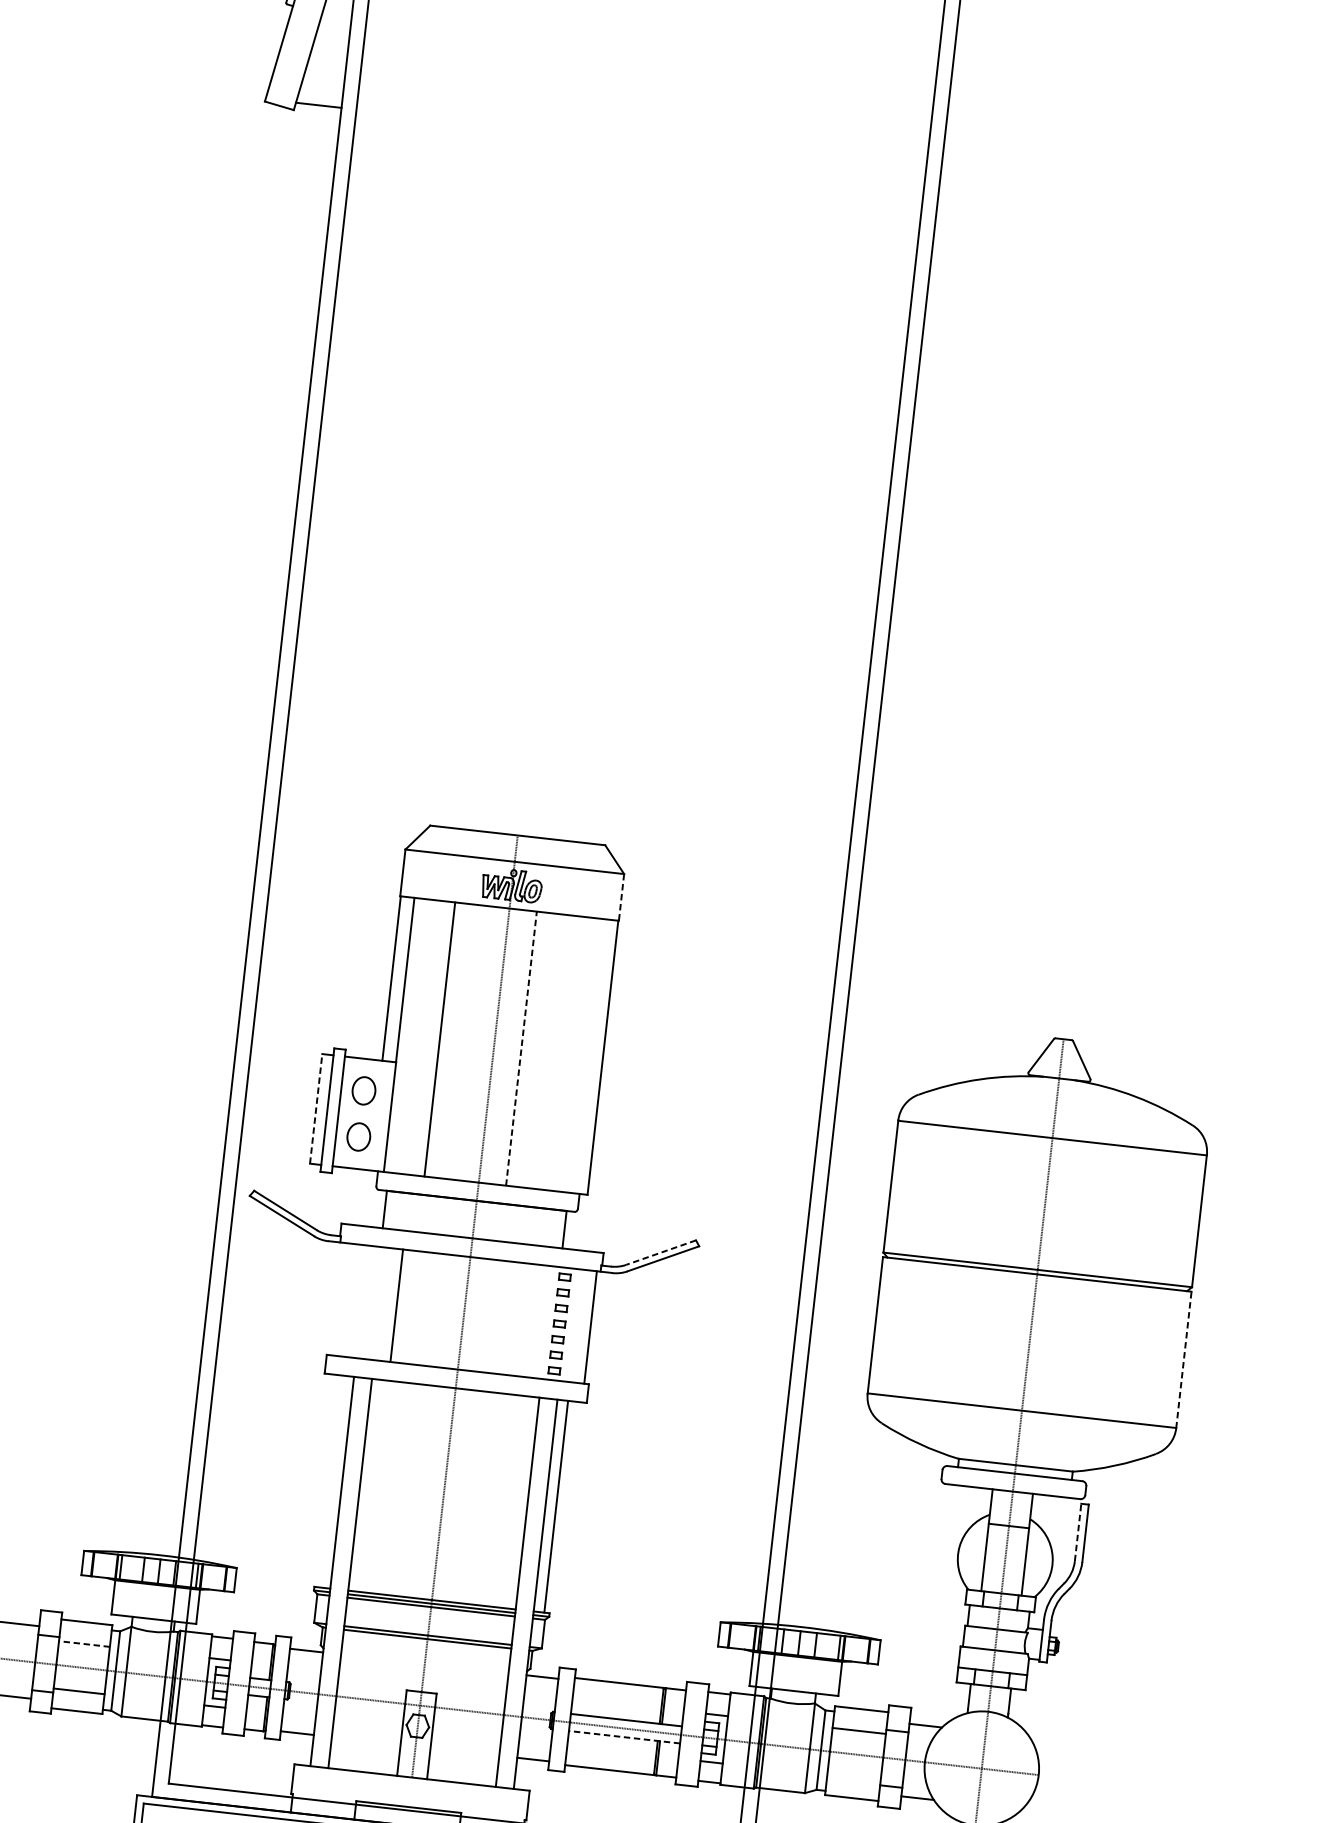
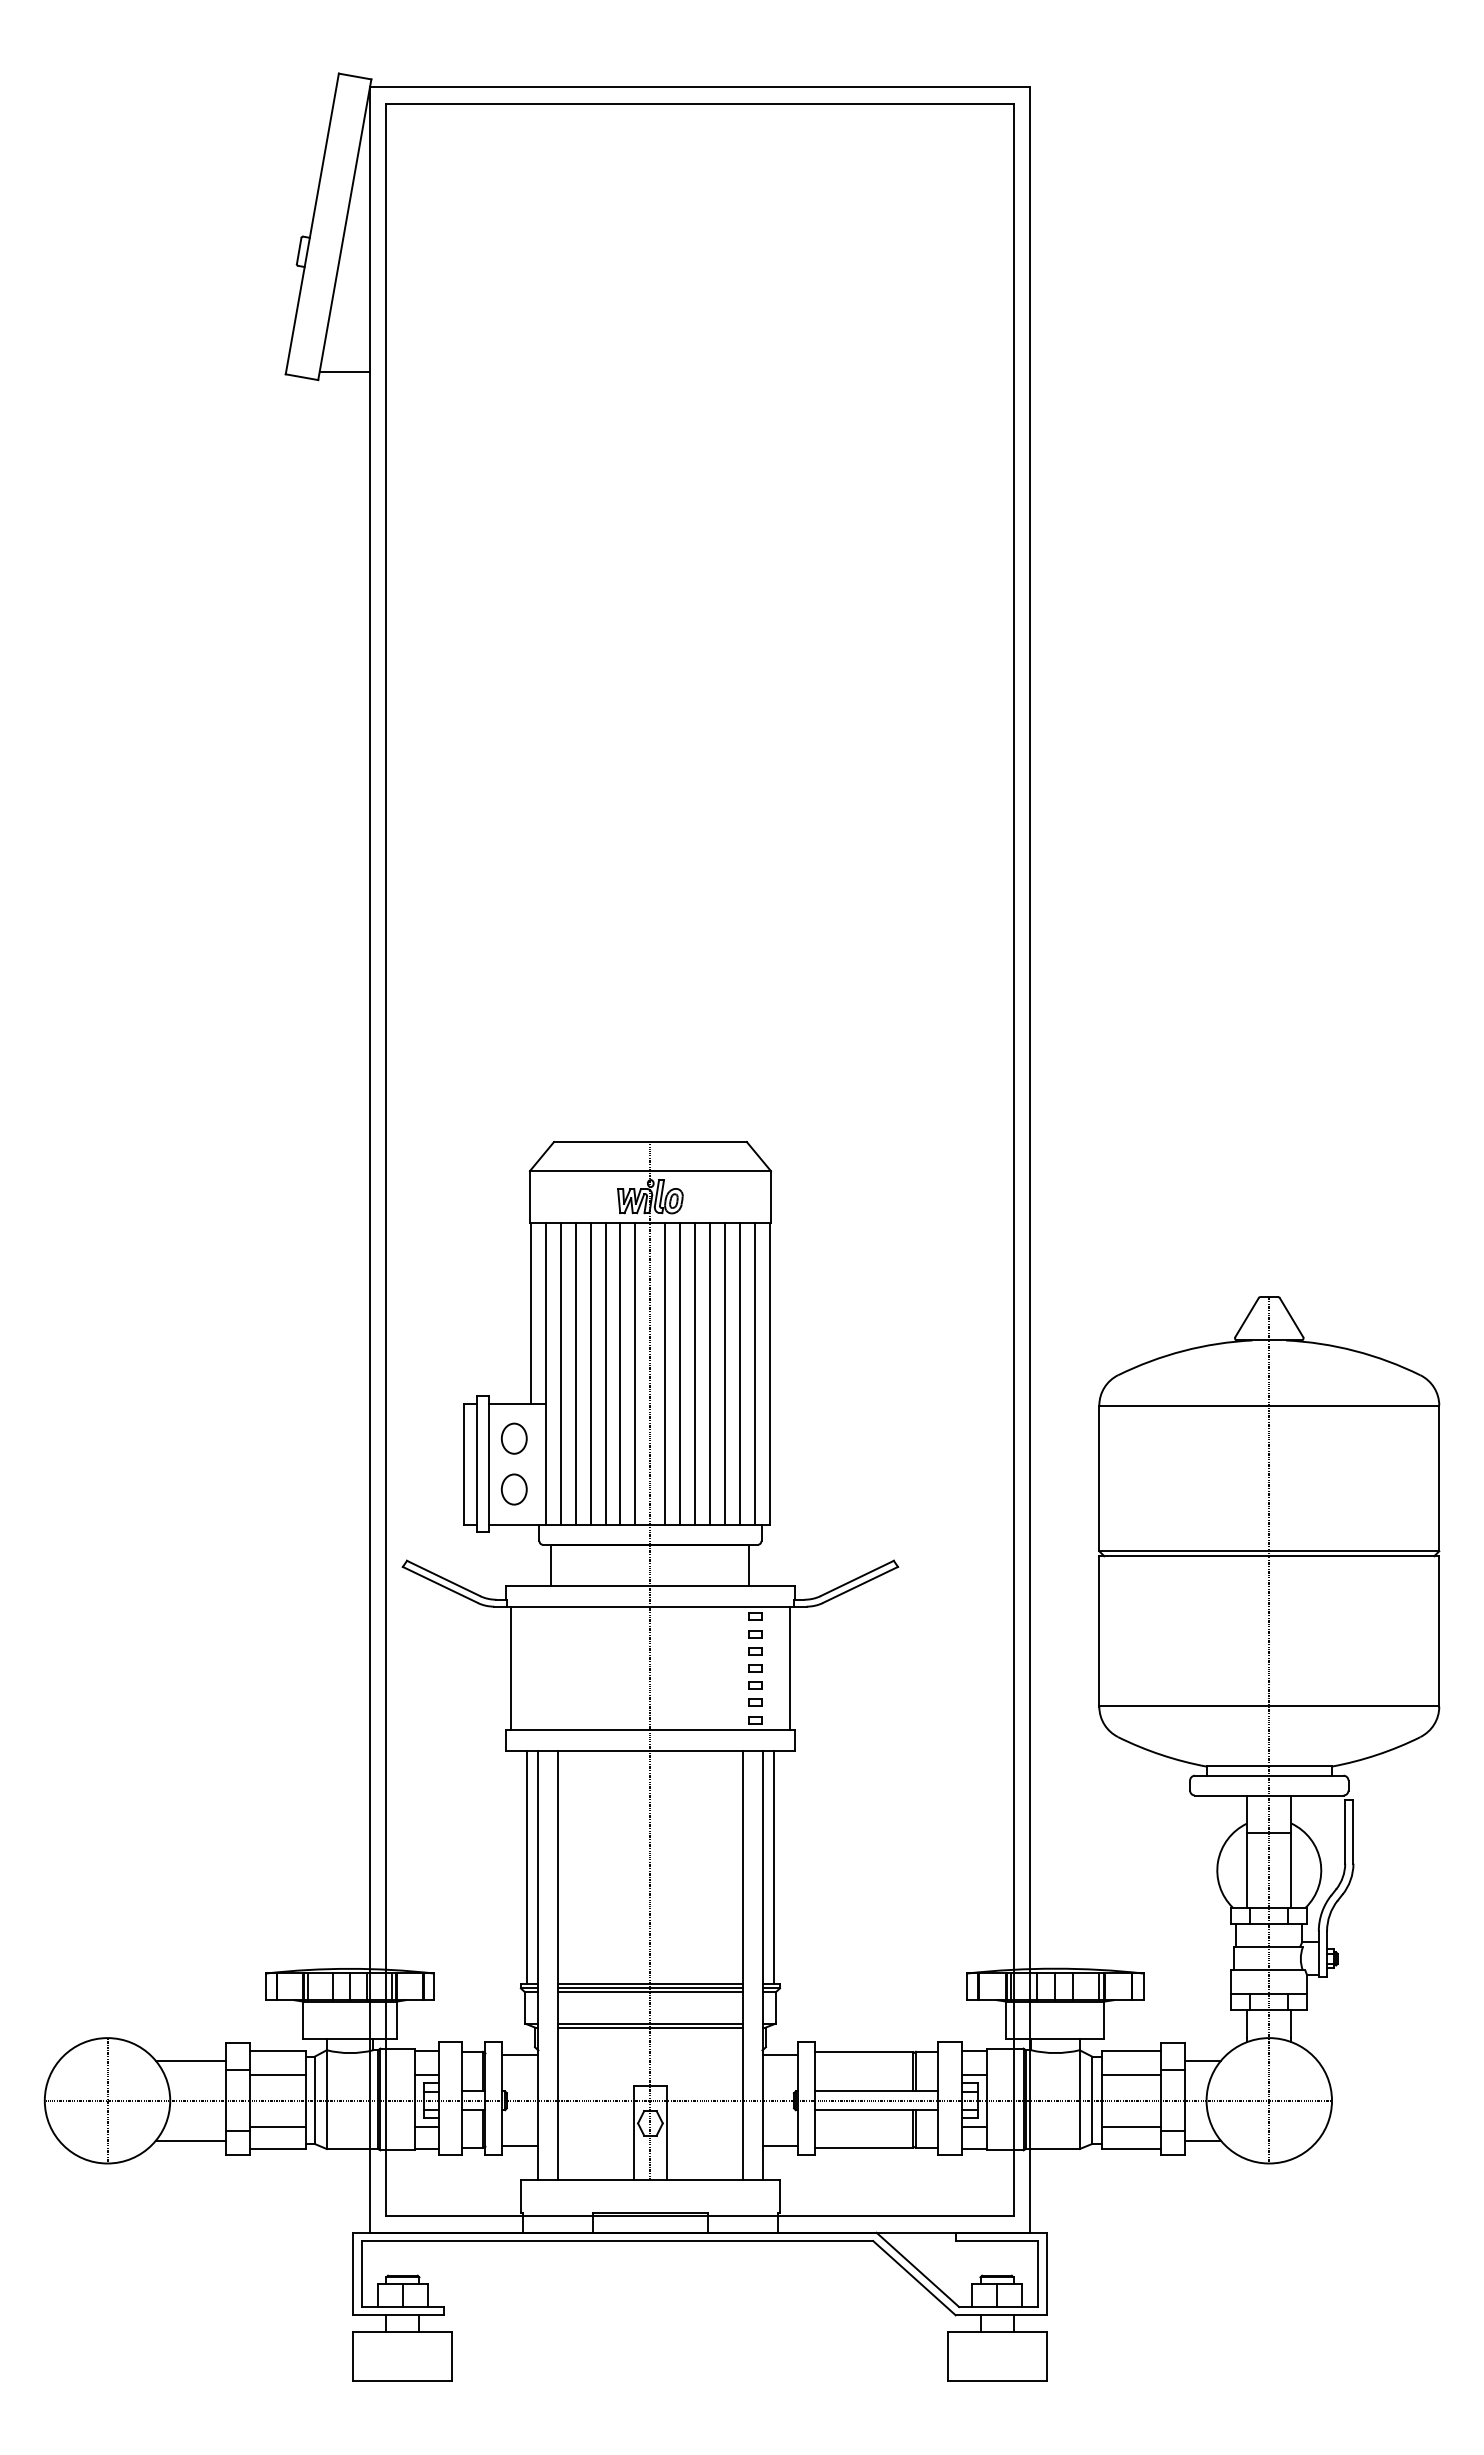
line: (621, 897) -> (770, 1196), dashed -> solid
line: (412, 1036) -> (560, 1373), added
line: (426, 1037) -> (575, 1373), added
line: (453, 1040) -> (605, 1373), added
line: (467, 1042) -> (620, 1373), added
line: (480, 1044) -> (635, 1373), added
line: (507, 1047) -> (665, 1373), added
line: (521, 1048) -> (680, 1373), dashed -> solid
line: (535, 1050) -> (695, 1373), added
line: (548, 1051) -> (710, 1373), added
line: (562, 1053) -> (725, 1373), added
line: (575, 1054) -> (740, 1373), added
line: (589, 1056) -> (755, 1373), added
line: (316, 1108) -> (464, 1463), dashed -> solid
line: (660, 1252) -> (856, 1578), dashed -> solid
line: (397, 1305) -> (511, 1668), moved
line: (1184, 1359) -> (1439, 1630), dashed -> solid
line: (331, 1481) -> (526, 1867), added
line: (1078, 1532) -> (1345, 1832), dashed -> solid
line: (84, 1643) -> (277, 2074), dashed -> solid
line: (624, 1737) -> (876, 2110), dashed -> solid
line: (853, 1777) -> (1130, 2126), added

